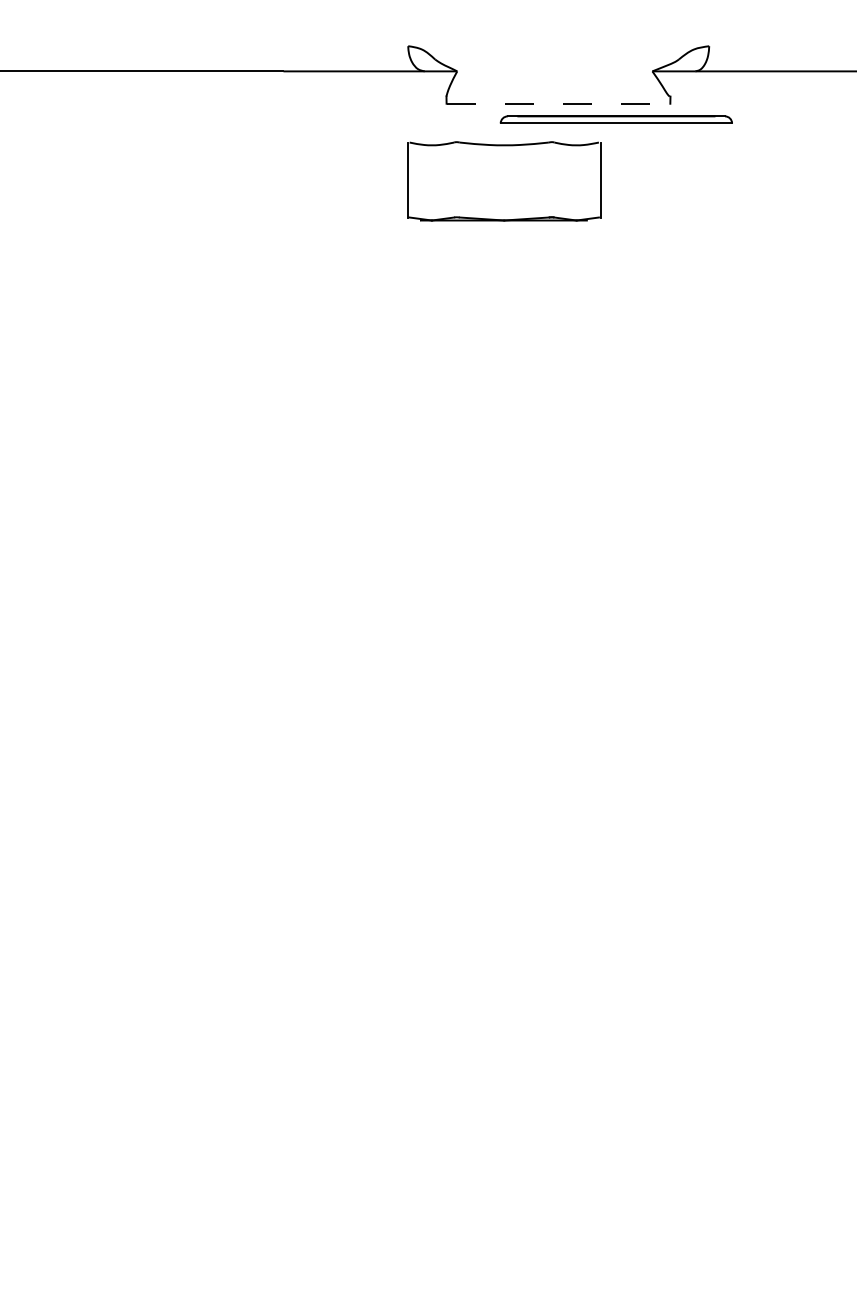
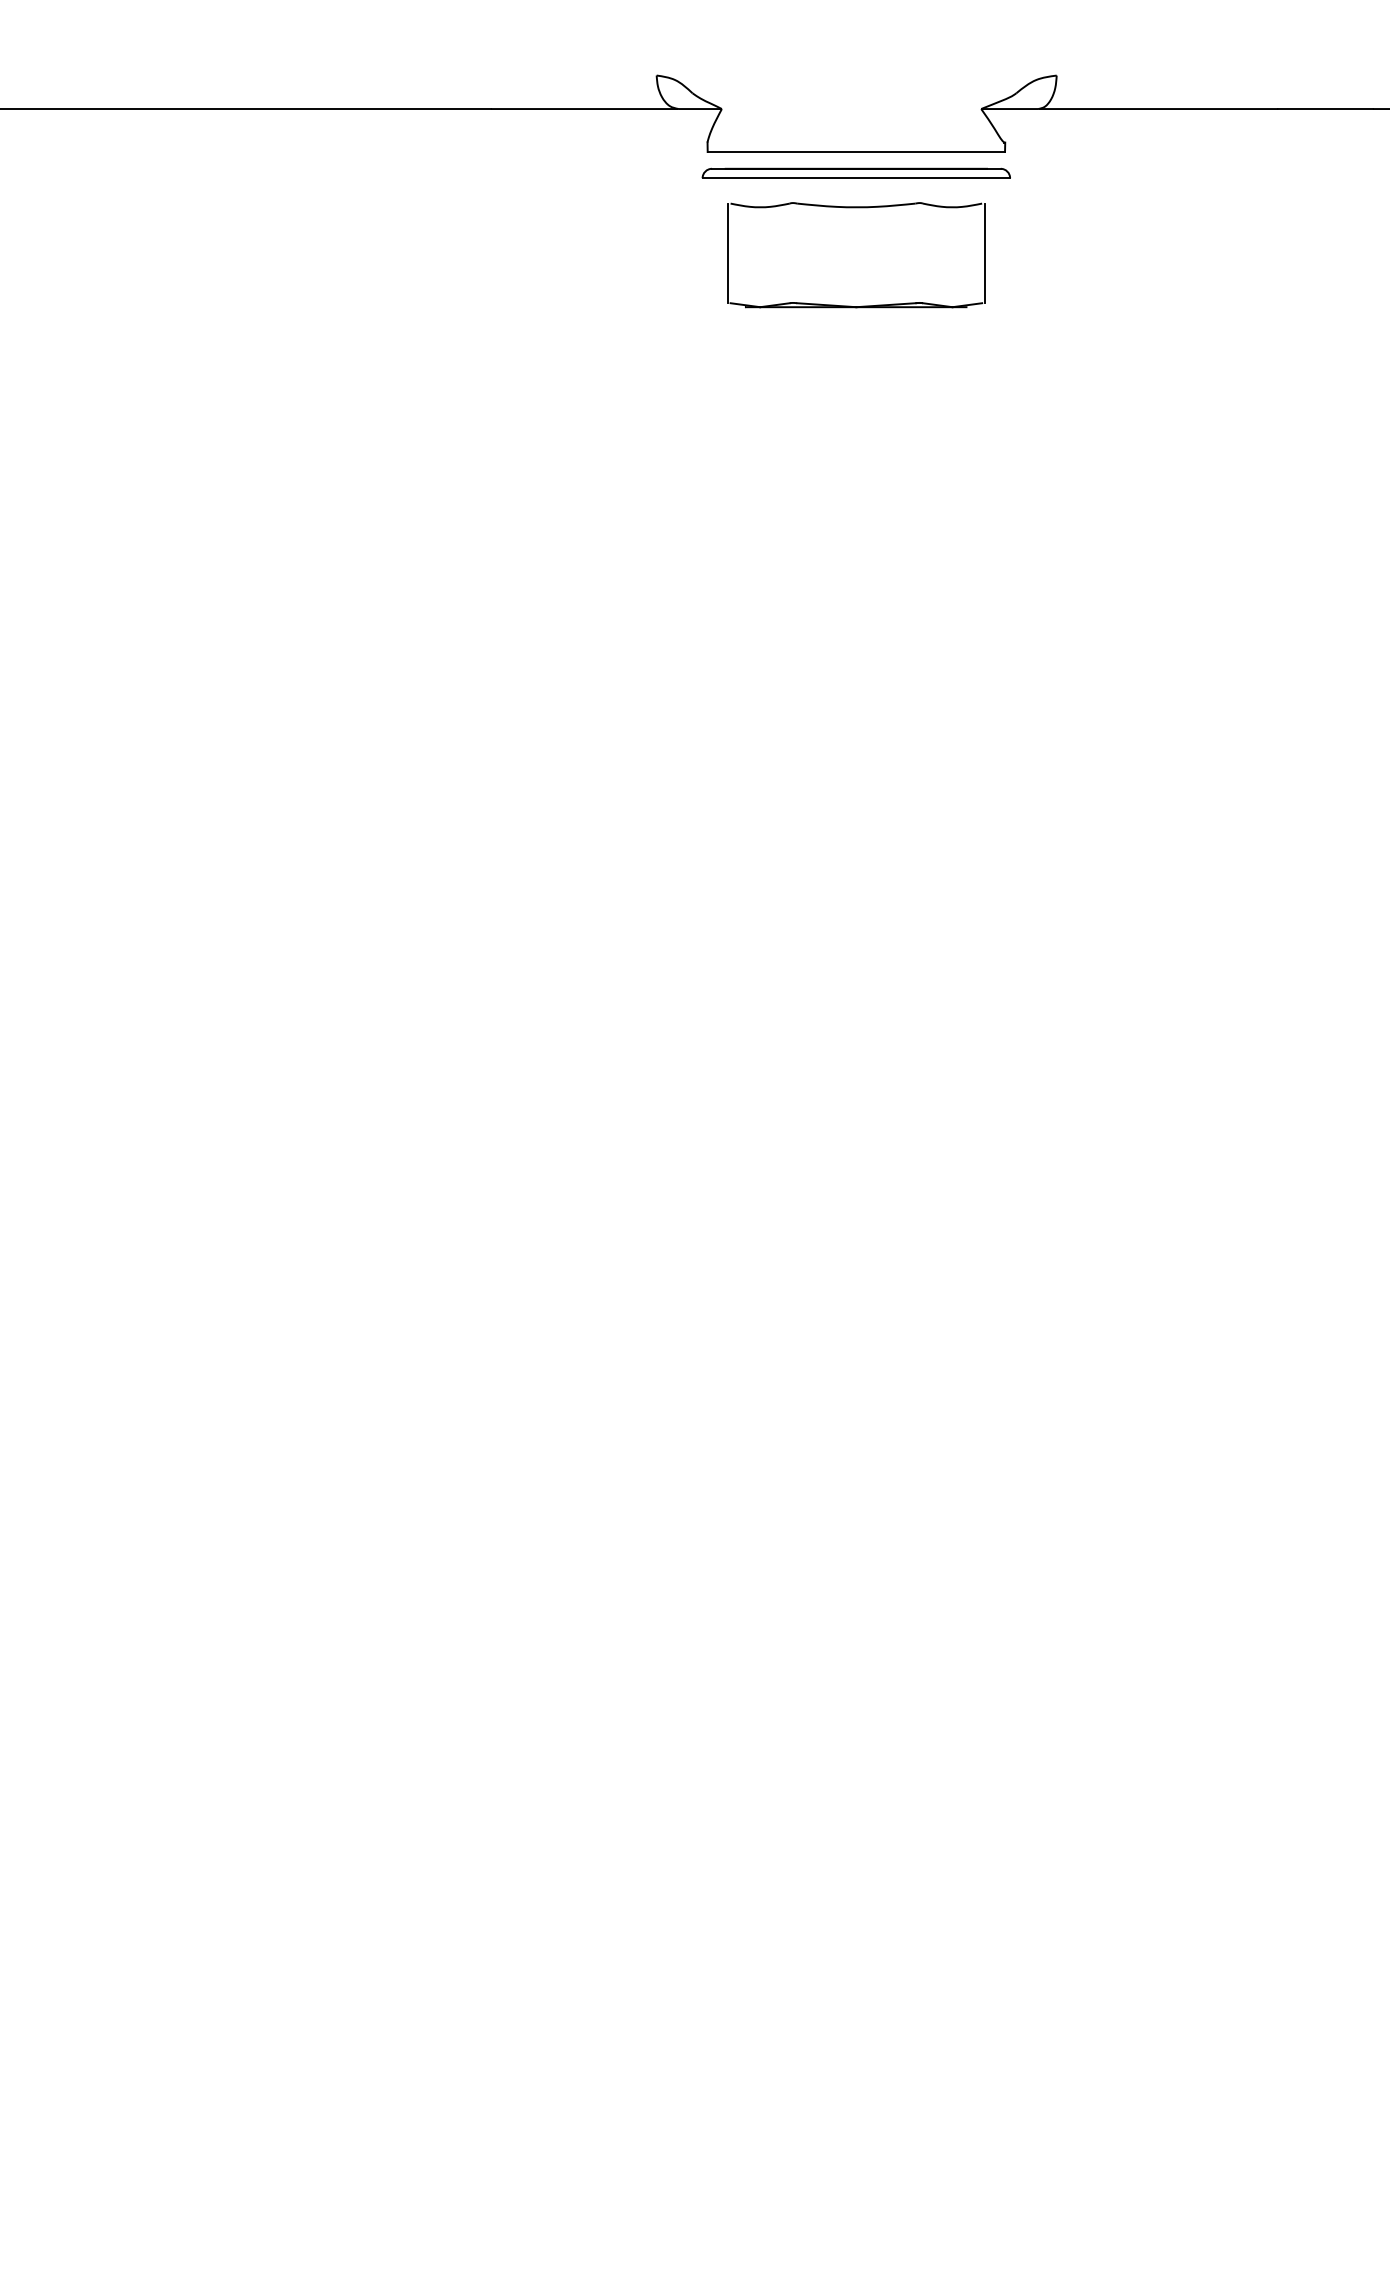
line: (558, 104) -> (856, 152), dashed -> solid
part: (615, 119) -> (855, 172), moved
part: (504, 146) -> (856, 208), moved

